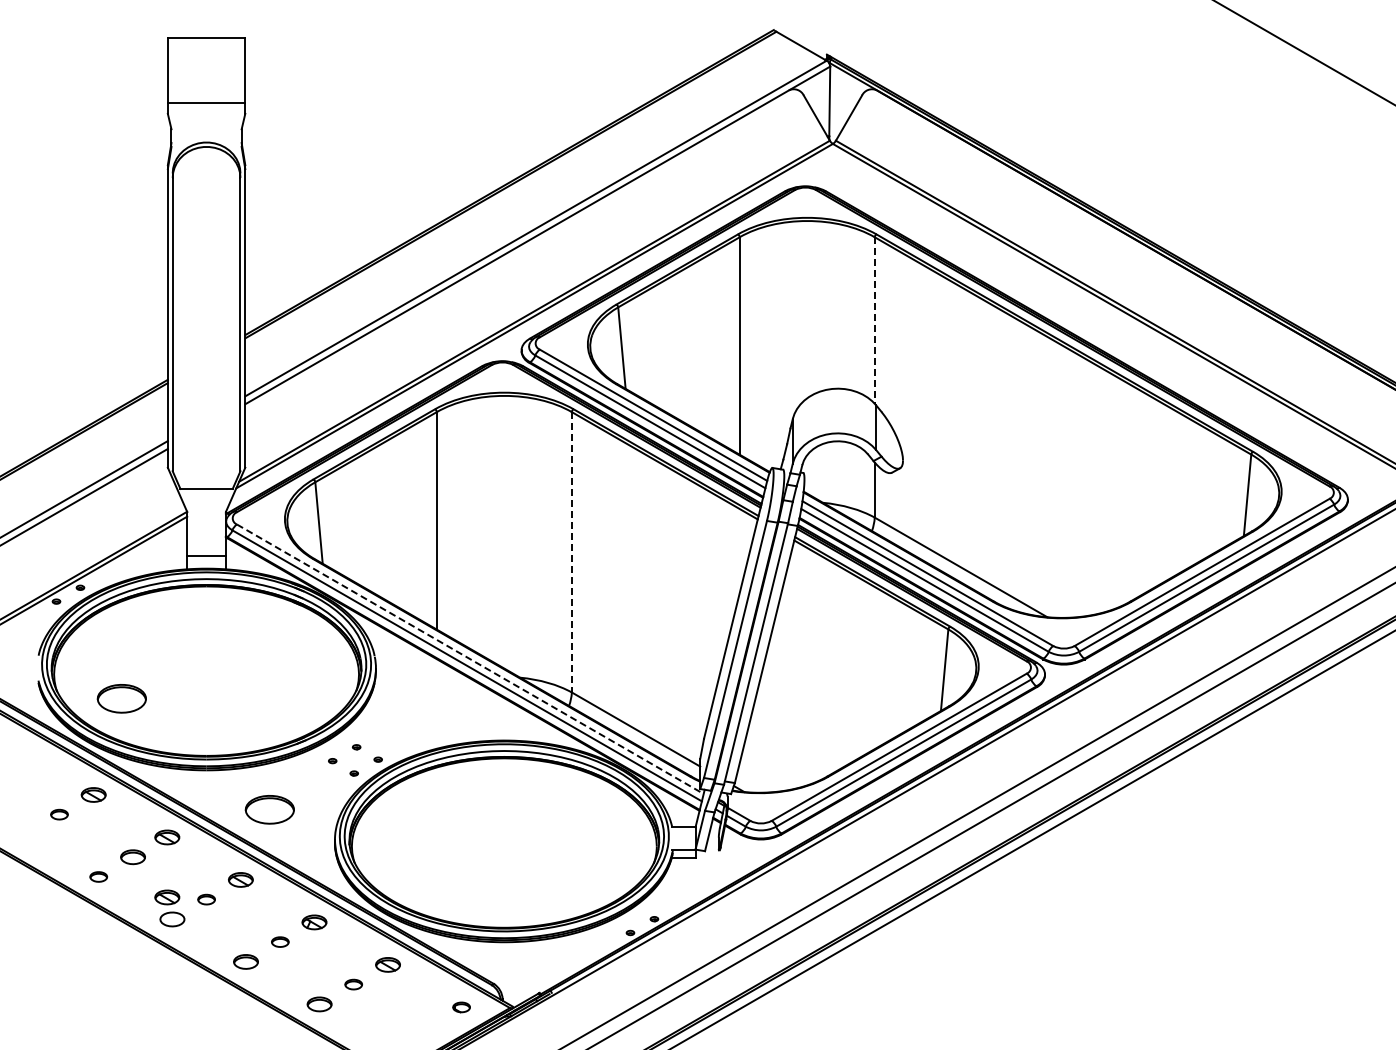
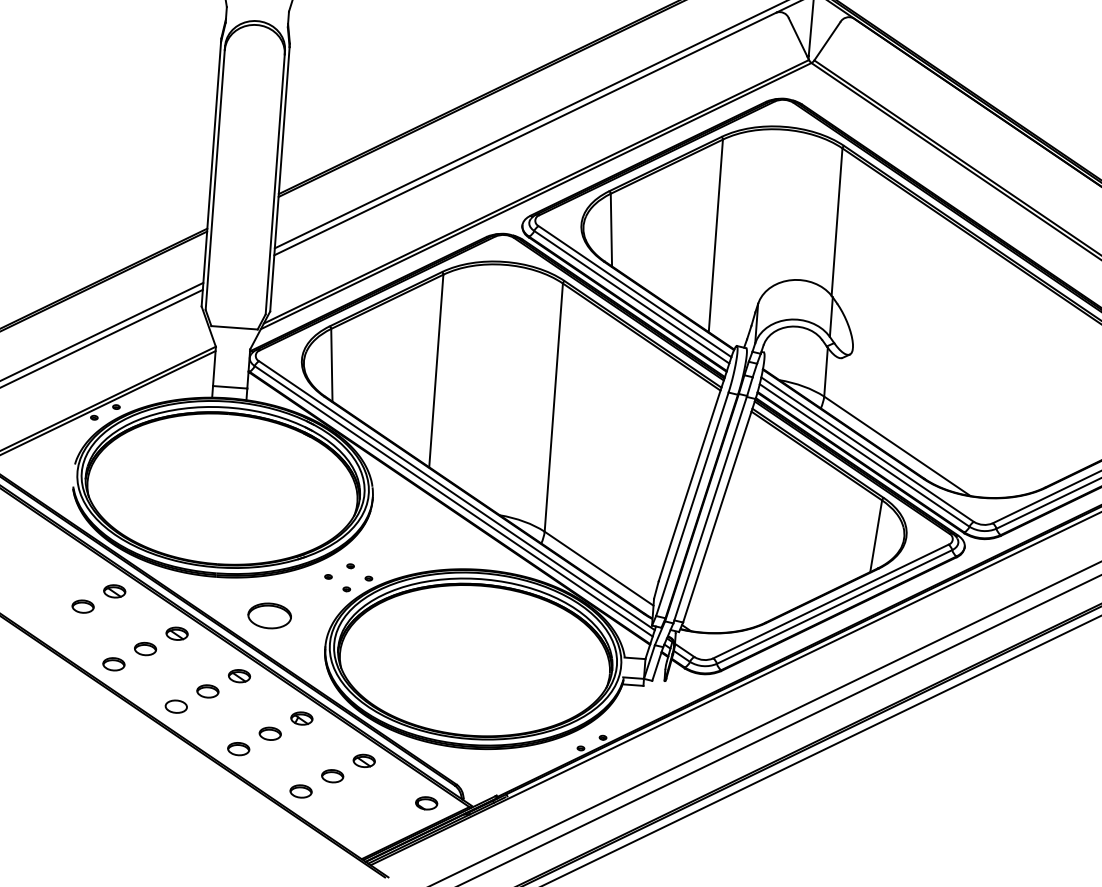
line: (874, 320) -> (836, 222), dashed -> solid
line: (571, 552) -> (553, 407), dashed -> solid
line: (470, 659) -> (457, 495), dashed -> solid
part: (121, 698) -> (145, 507), removed
part: (59, 814) -> (83, 606), size x1.43
part: (98, 876) -> (113, 663), size x1.43
part: (167, 897) -> (173, 686), removed
part: (206, 899) -> (207, 691), size x1.43
part: (280, 941) -> (270, 733), size x1.43
part: (353, 984) -> (332, 776), size x1.43
part: (461, 1007) -> (426, 803), size x1.43

